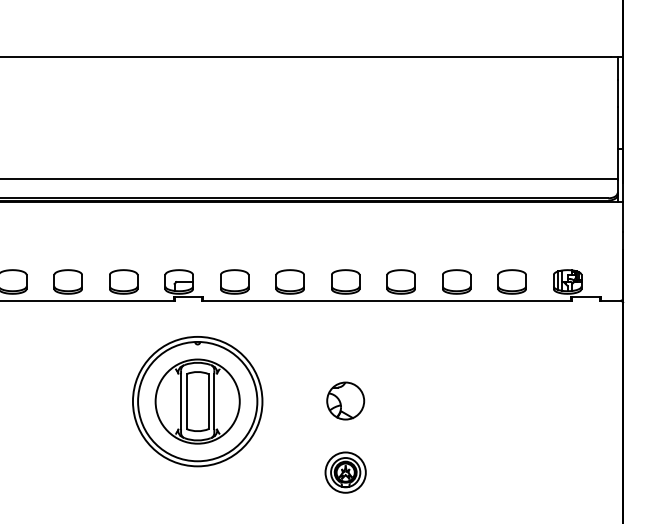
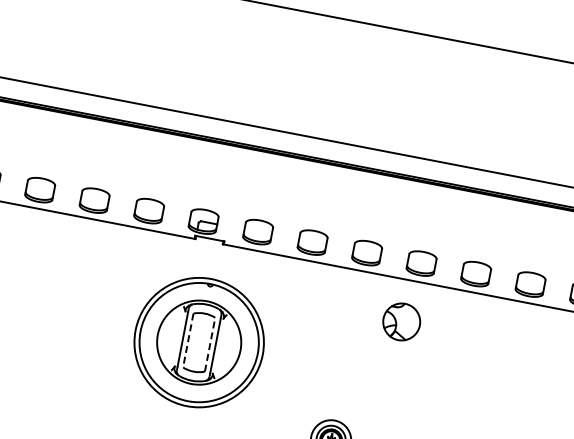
part: (345, 400) -> (401, 321), moved
line: (208, 401) -> (209, 344), solid -> dashed
line: (186, 402) -> (188, 341), solid -> dashed

